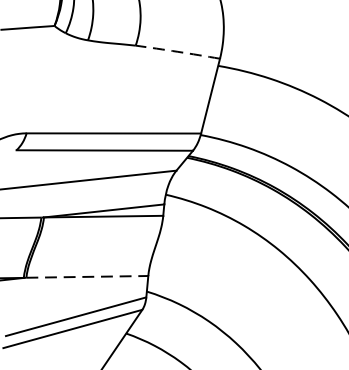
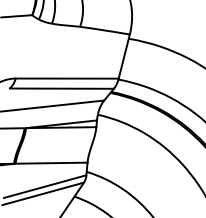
arc: (178, 51) -> (105, 30), dashed -> solid
line: (87, 277) -> (51, 163), dashed -> solid

